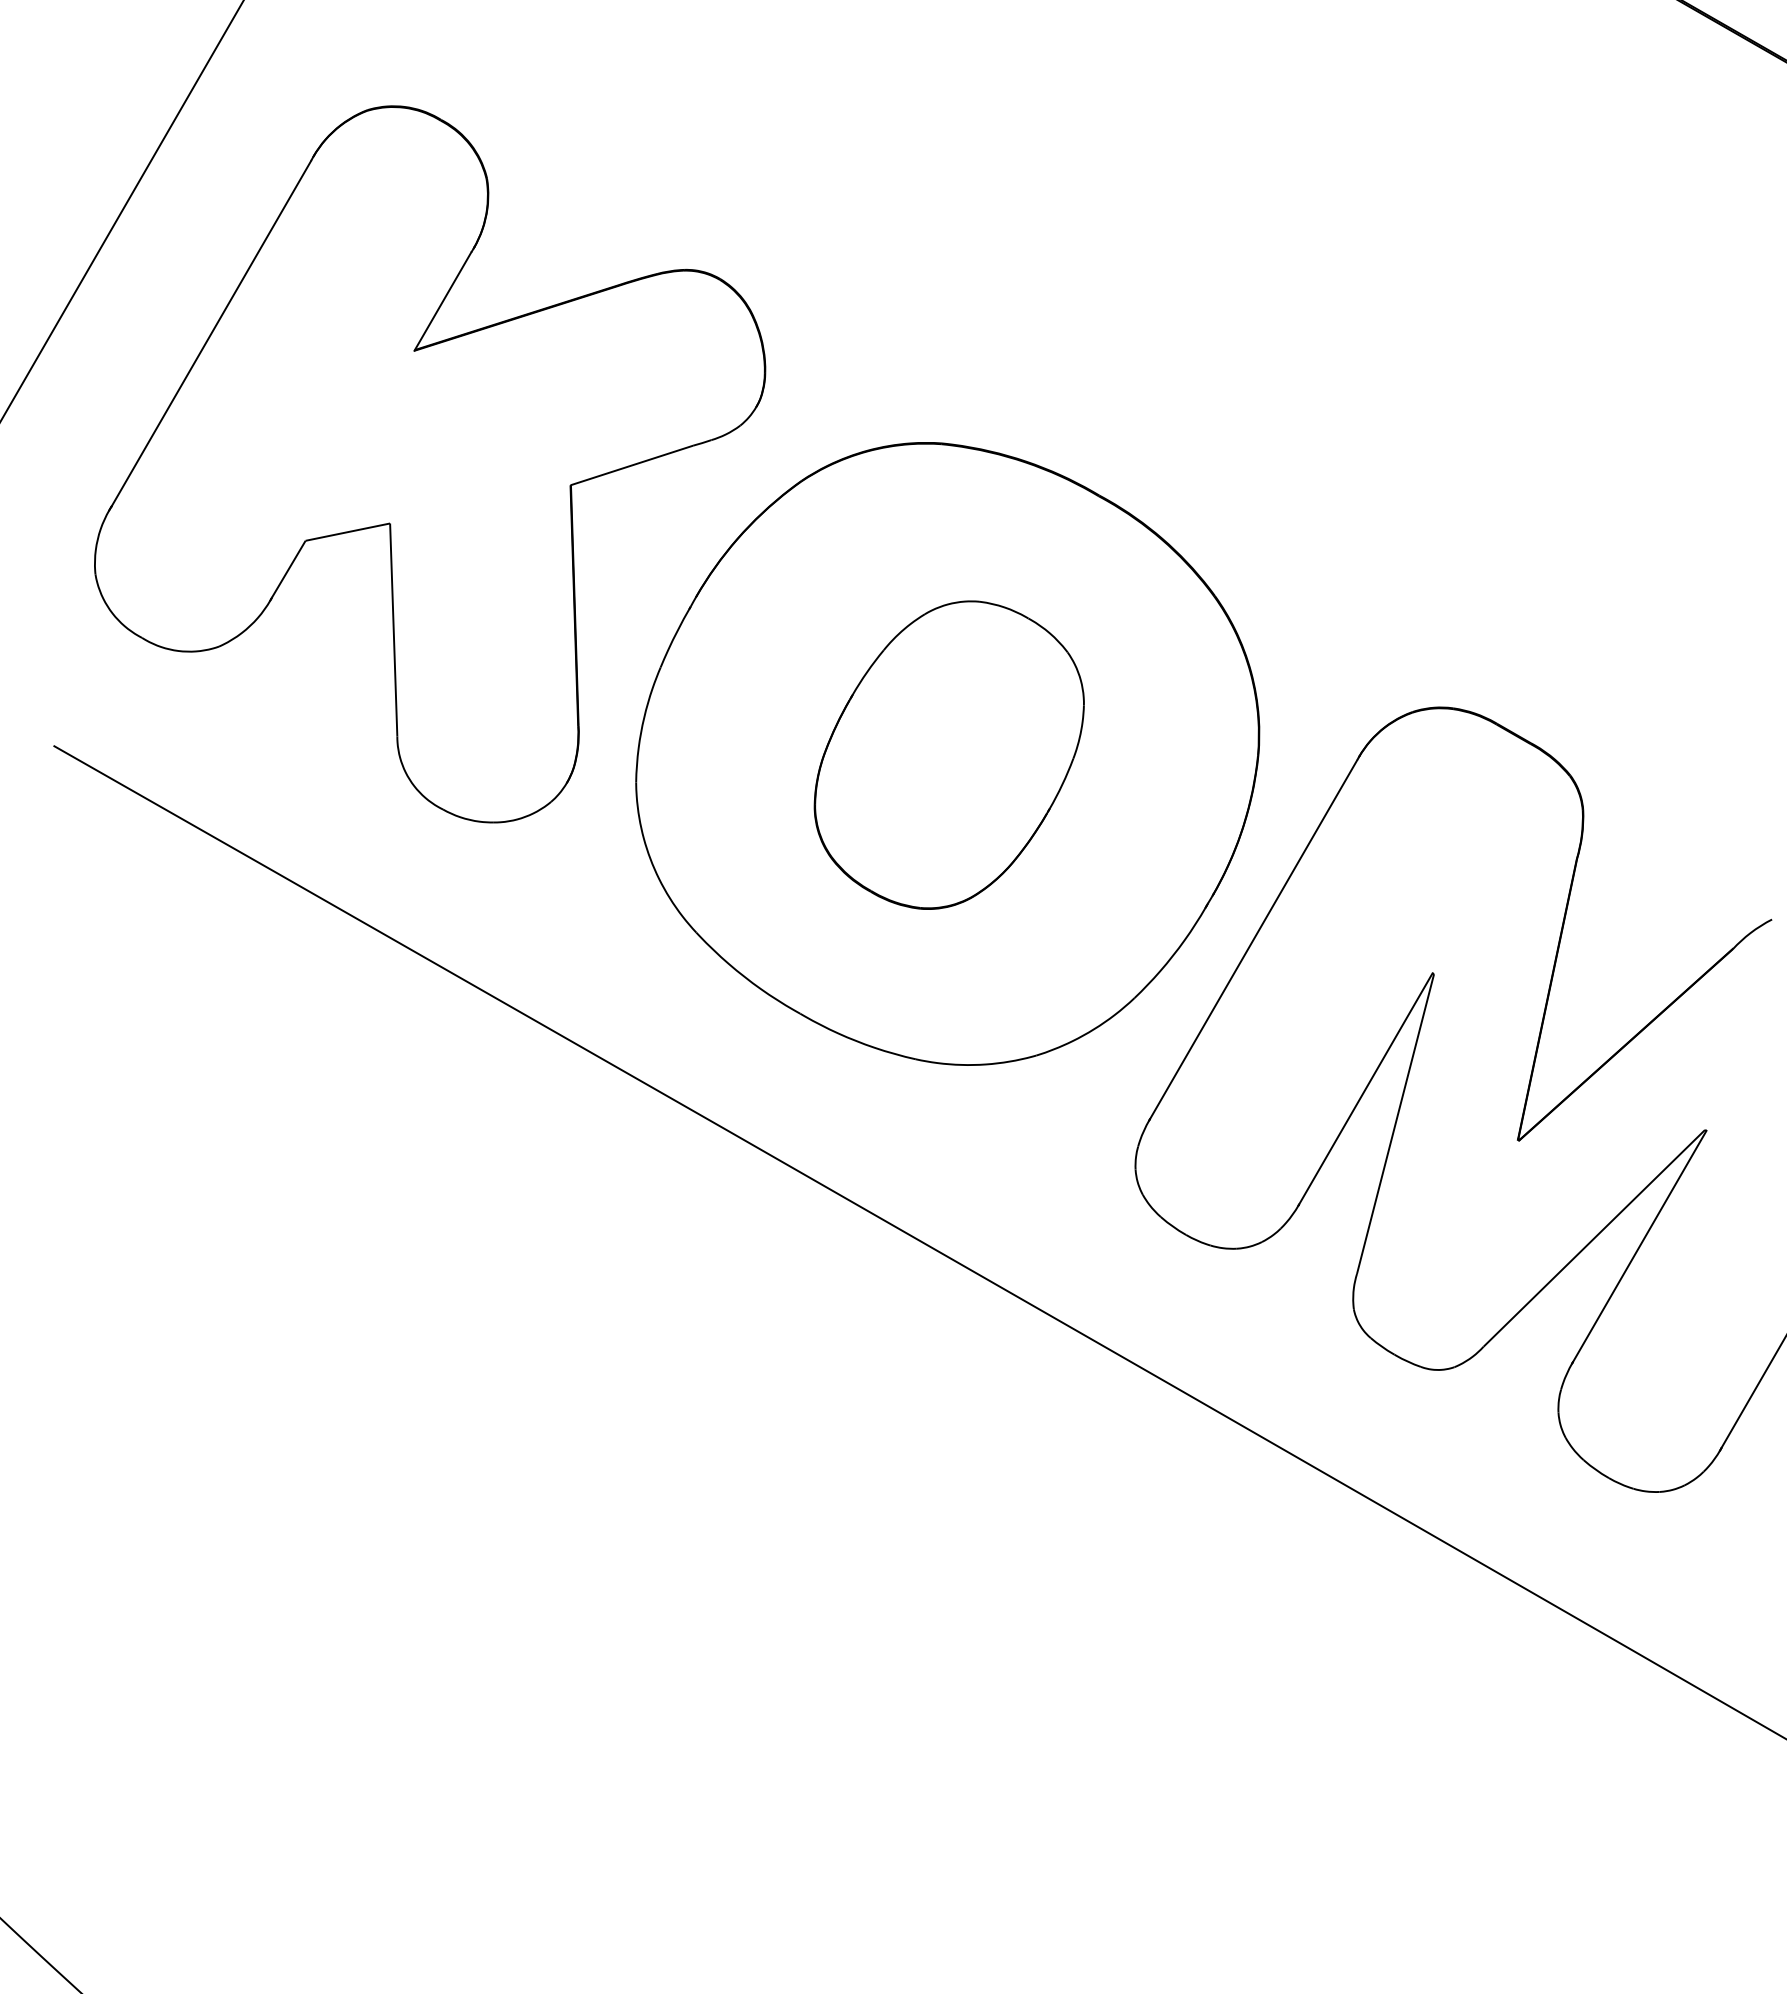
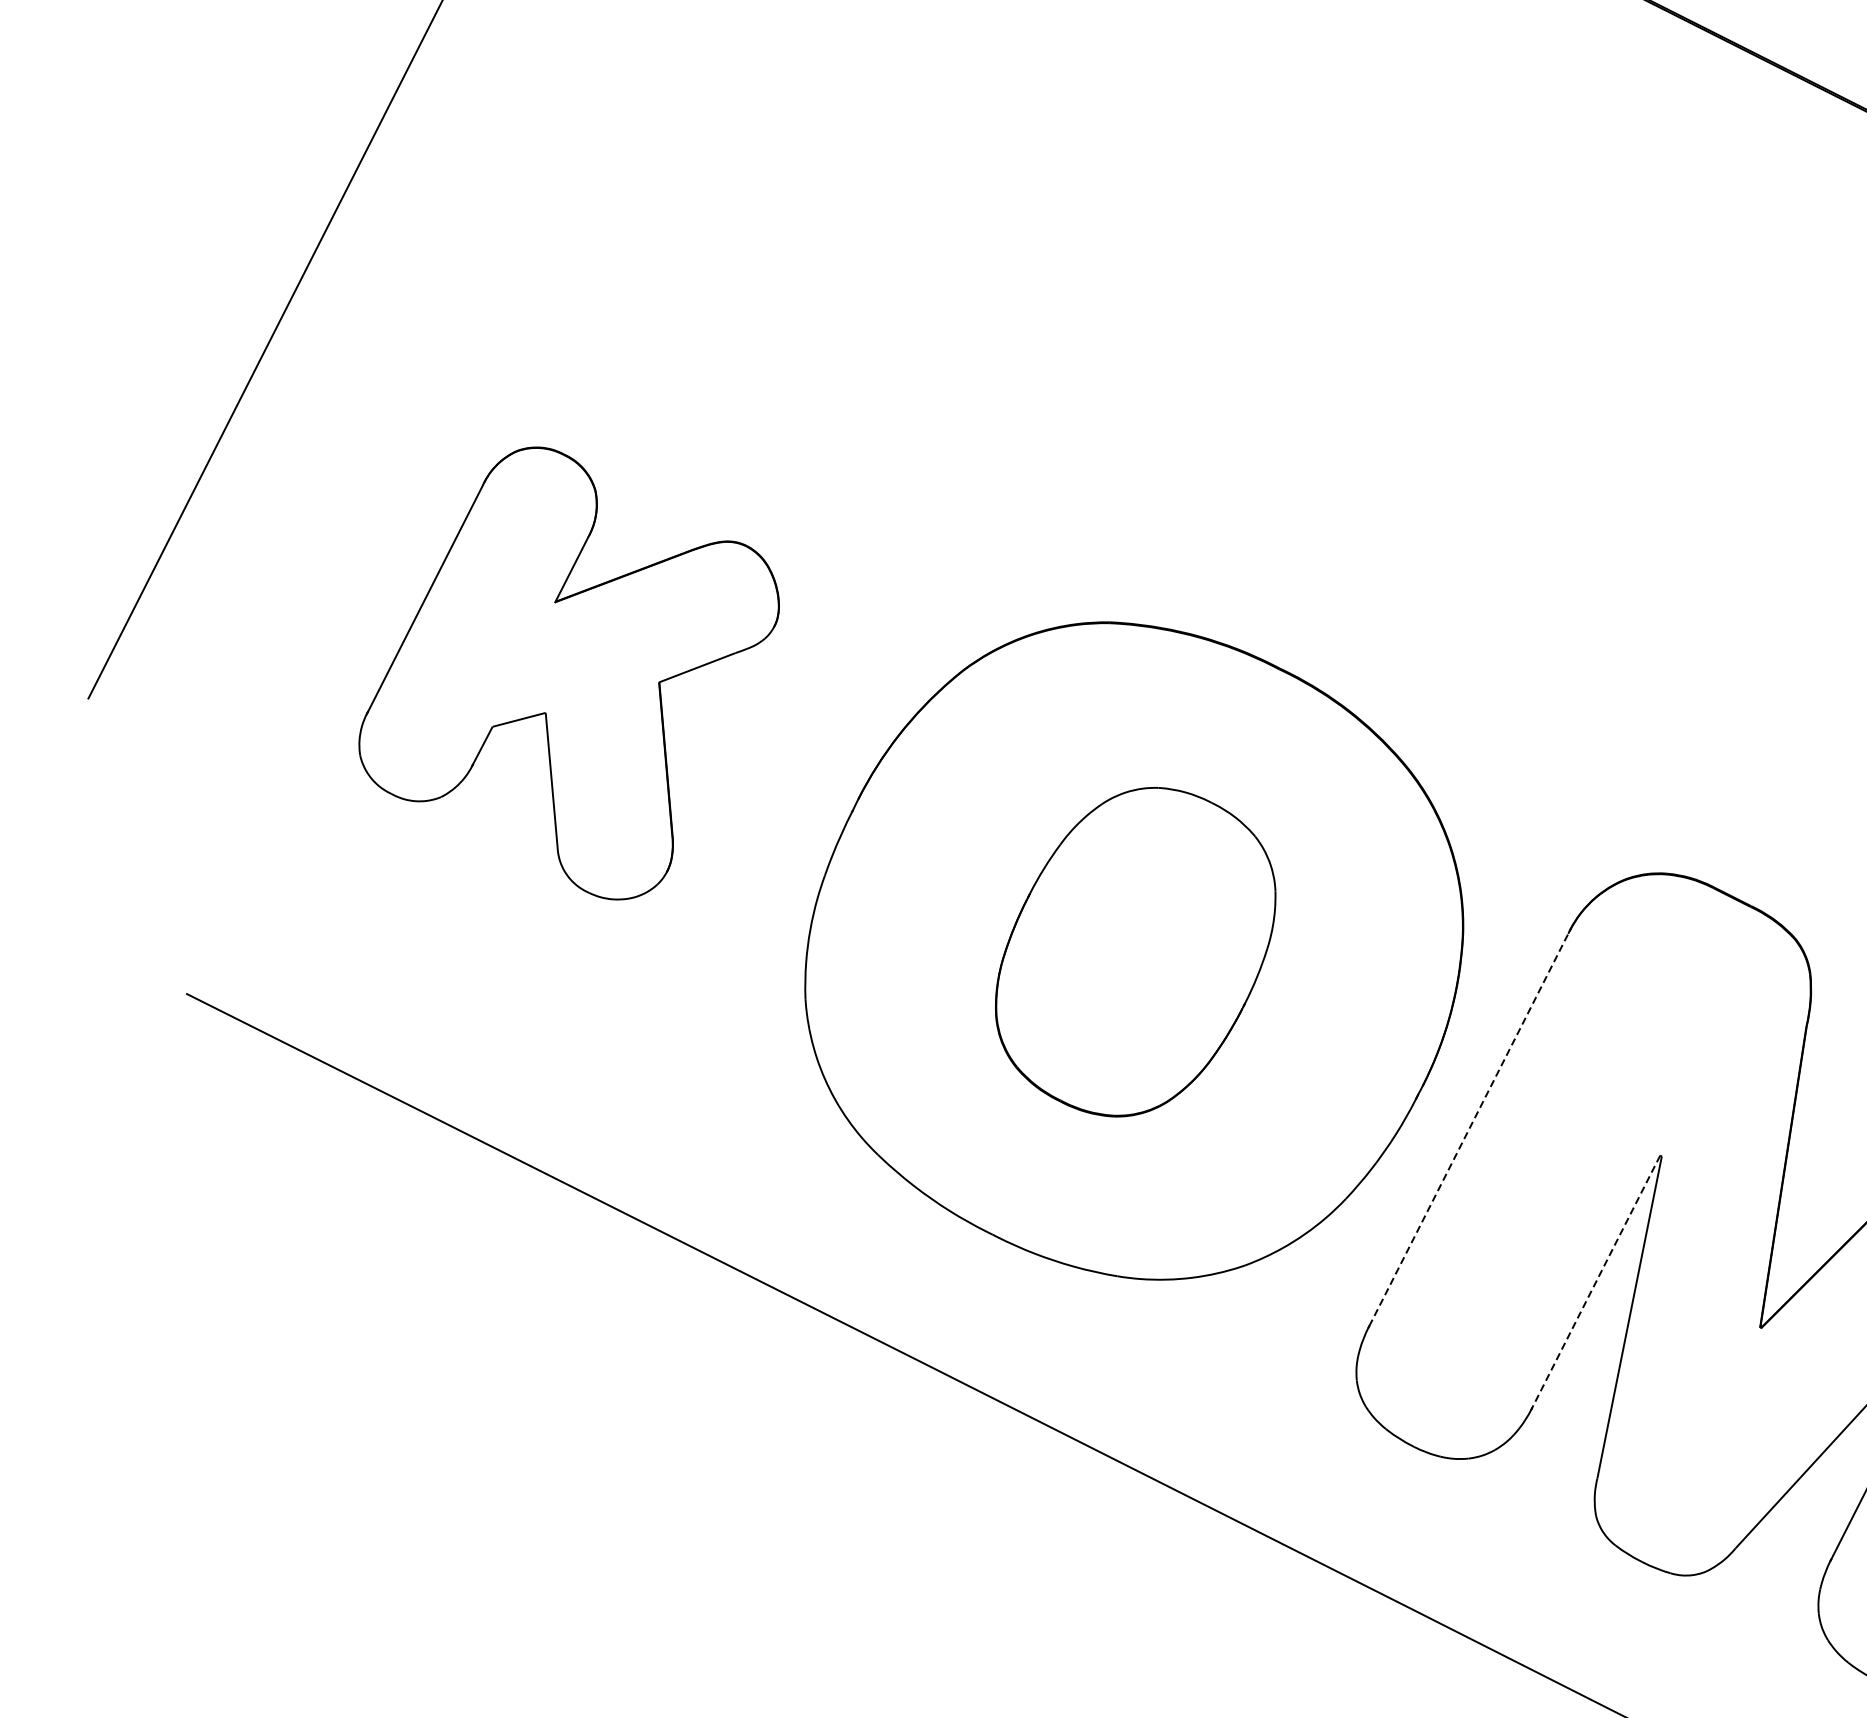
part: (430, 464) -> (569, 674), size x0.6
line: (1253, 939) -> (1468, 1130), solid -> dashed
line: (1365, 1089) -> (1595, 1282), solid -> dashed

